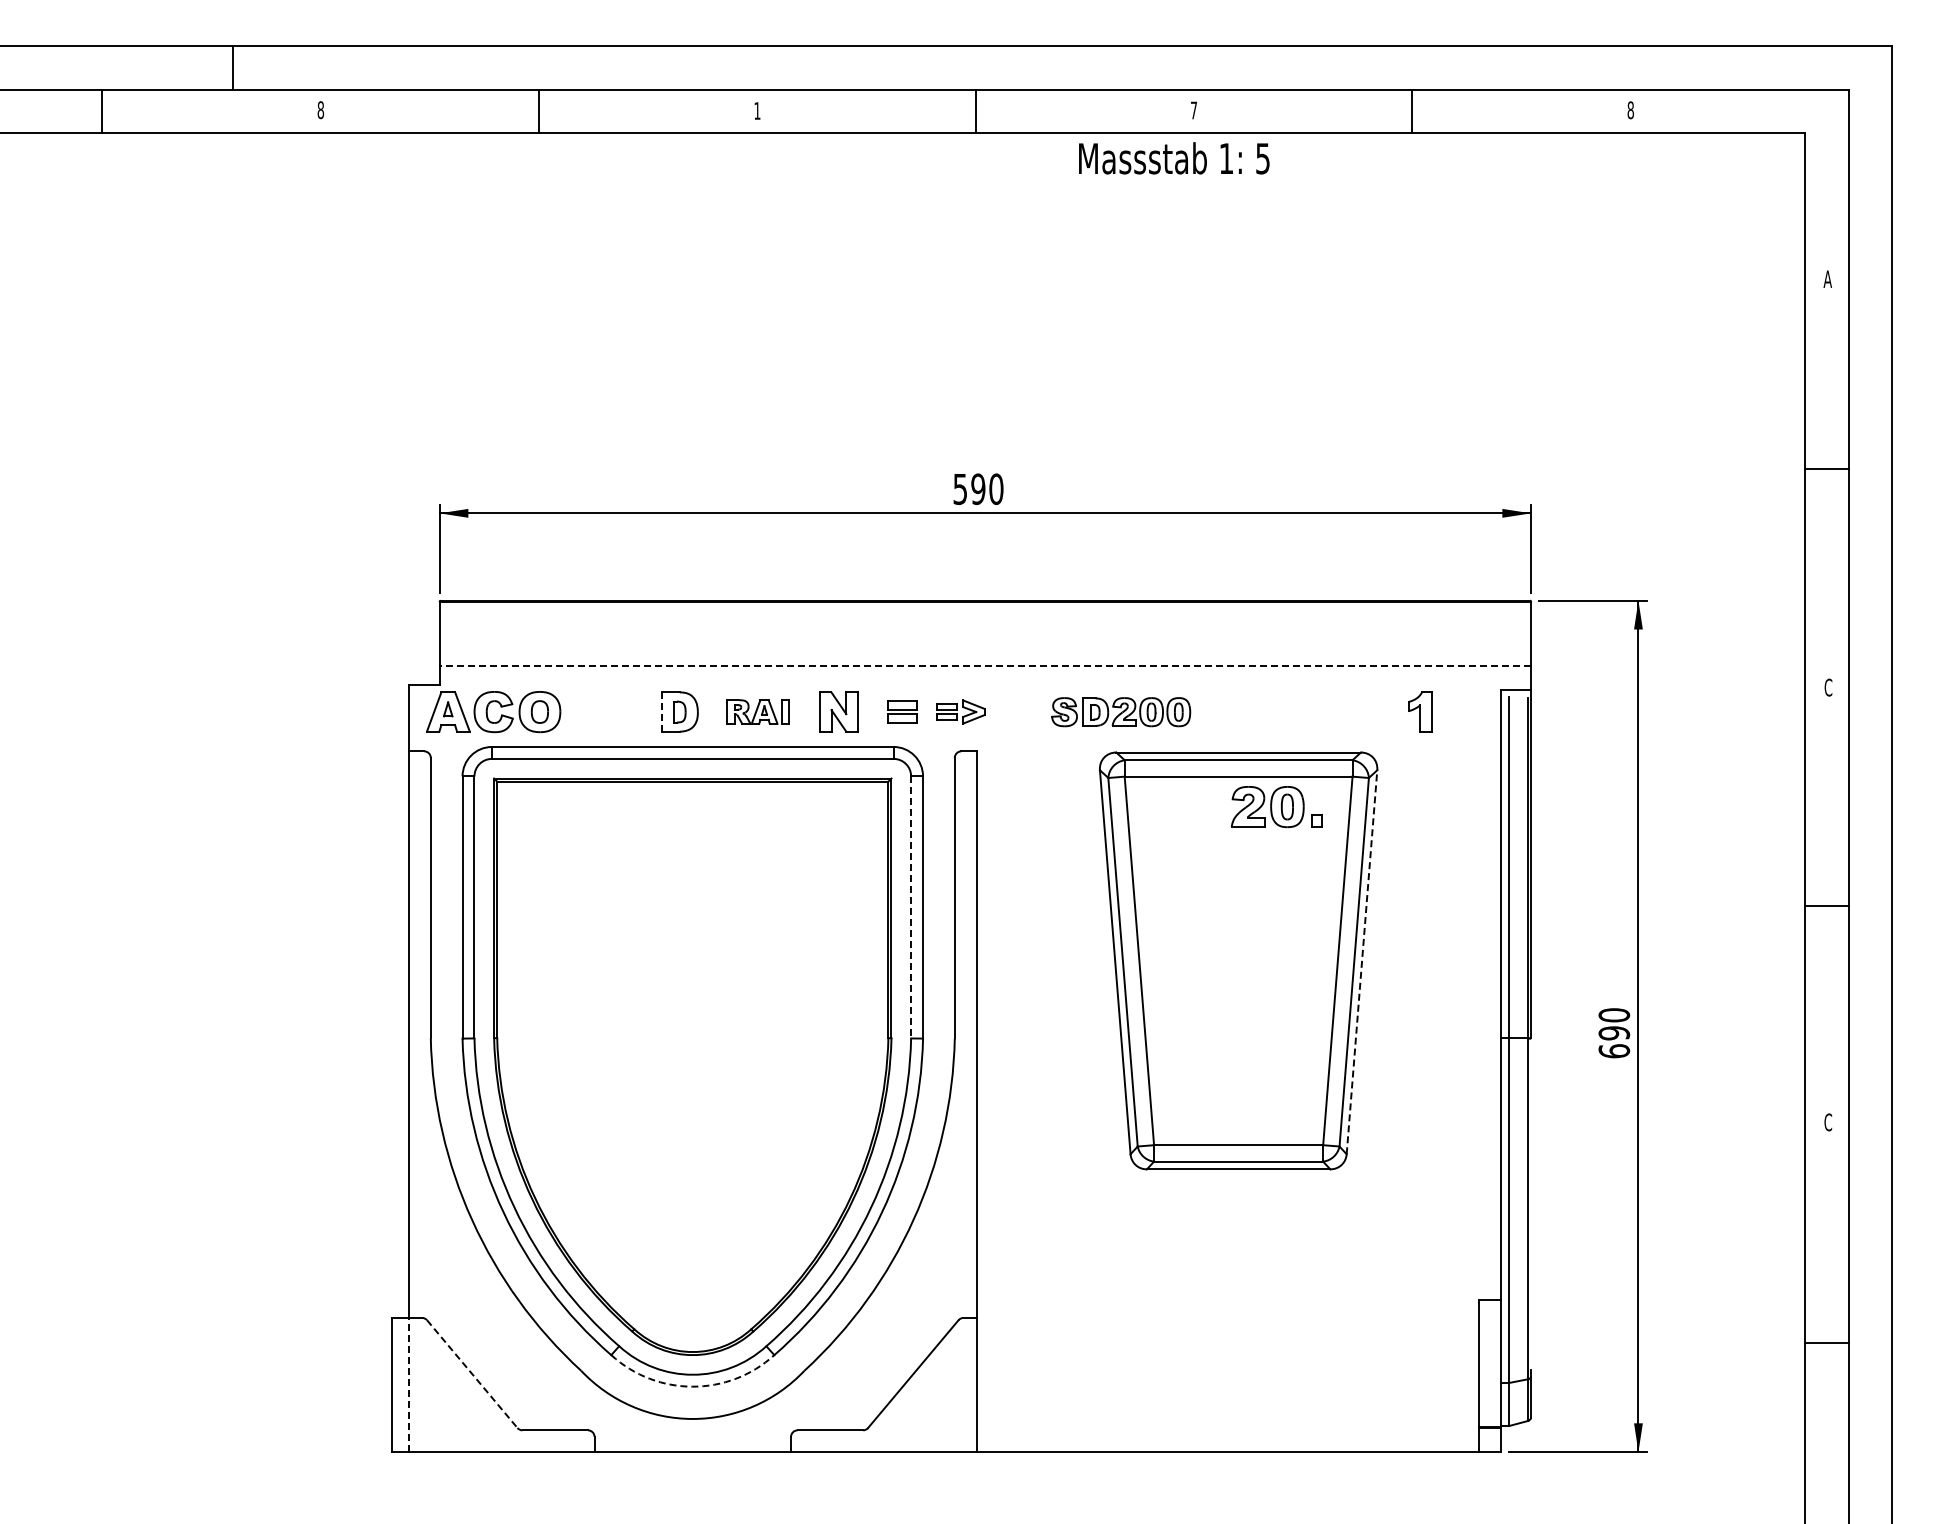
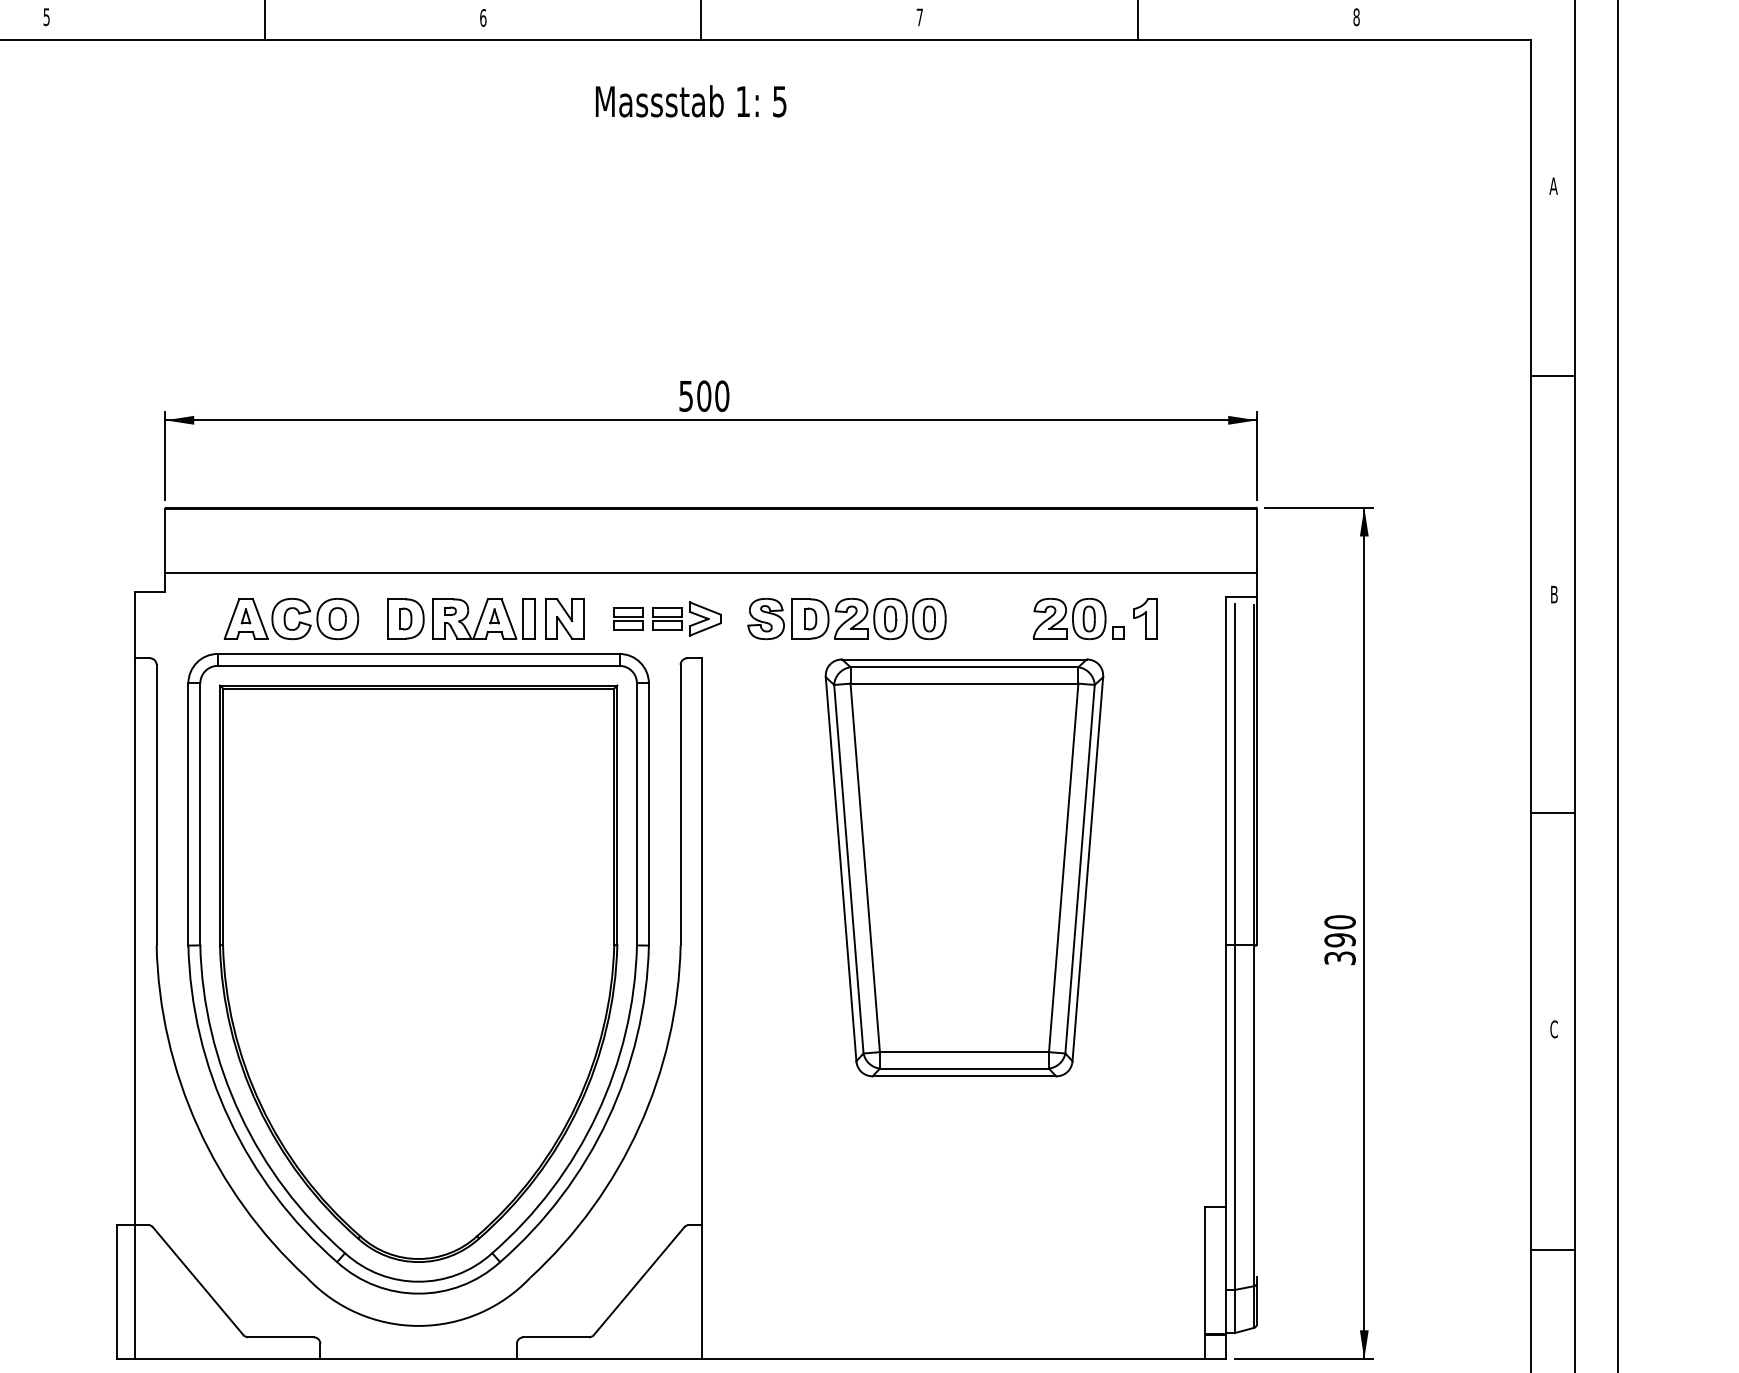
text: (320, 110) -> (46, 17), 8 -> 5
text: (757, 110) -> (483, 17), 1 -> 6
text: (1174, 158) -> (691, 101), moved
text: (978, 489) -> (704, 396), 590 -> 500
line: (985, 666) -> (711, 573), dashed -> solid
text: (1828, 687) -> (1554, 594), C -> B
part: (757, 711) -> (483, 618), size x1.67
part: (960, 711) -> (686, 618), size x1.43
part: (493, 712) -> (291, 619), moved
line: (661, 712) -> (387, 619), dashed -> solid
part: (1120, 712) -> (846, 619), size x1.43
part: (1276, 807) -> (1078, 619), moved
line: (911, 907) -> (637, 814), dashed -> solid
line: (1361, 962) -> (1087, 869), dashed -> solid
text: (1614, 1051) -> (1340, 958), 690 -> 390
line: (472, 1374) -> (198, 1281), dashed -> solid
line: (408, 1384) -> (134, 1291), dashed -> solid
arc: (692, 1386) -> (418, 1293), dashed -> solid

